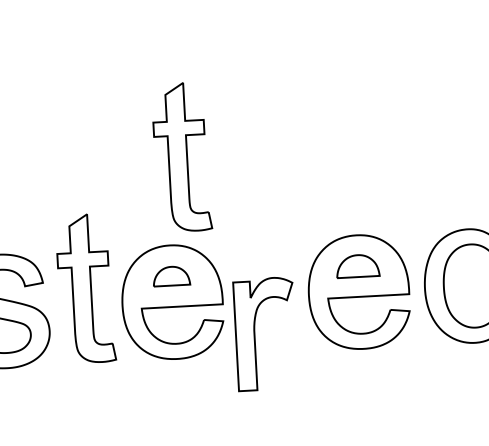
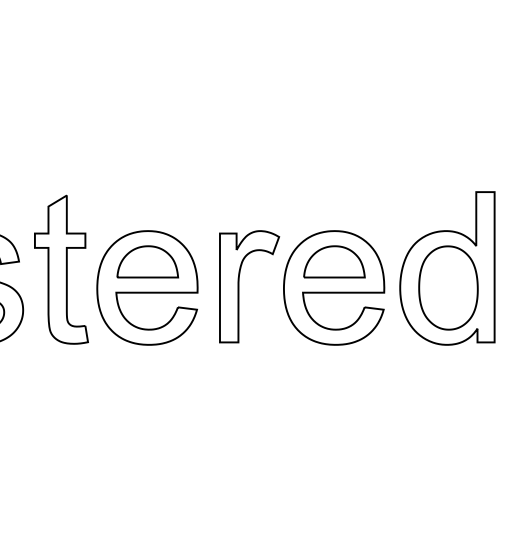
part: (181, 157) -> (164, 143), removed
part: (357, 265) -> (334, 261), size x1.43
part: (171, 275) -> (147, 261), size x1.67
part: (255, 334) -> (239, 286), moved

